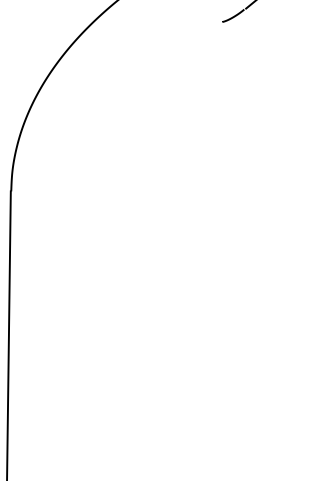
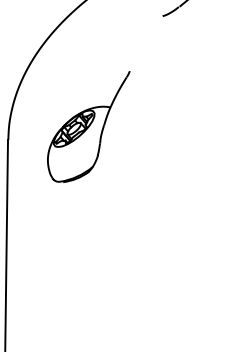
part: (121, 173) -> (88, 126), added

